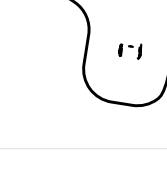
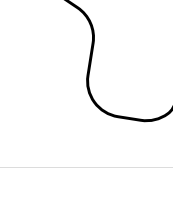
part: (130, 51) -> (138, 61), removed

